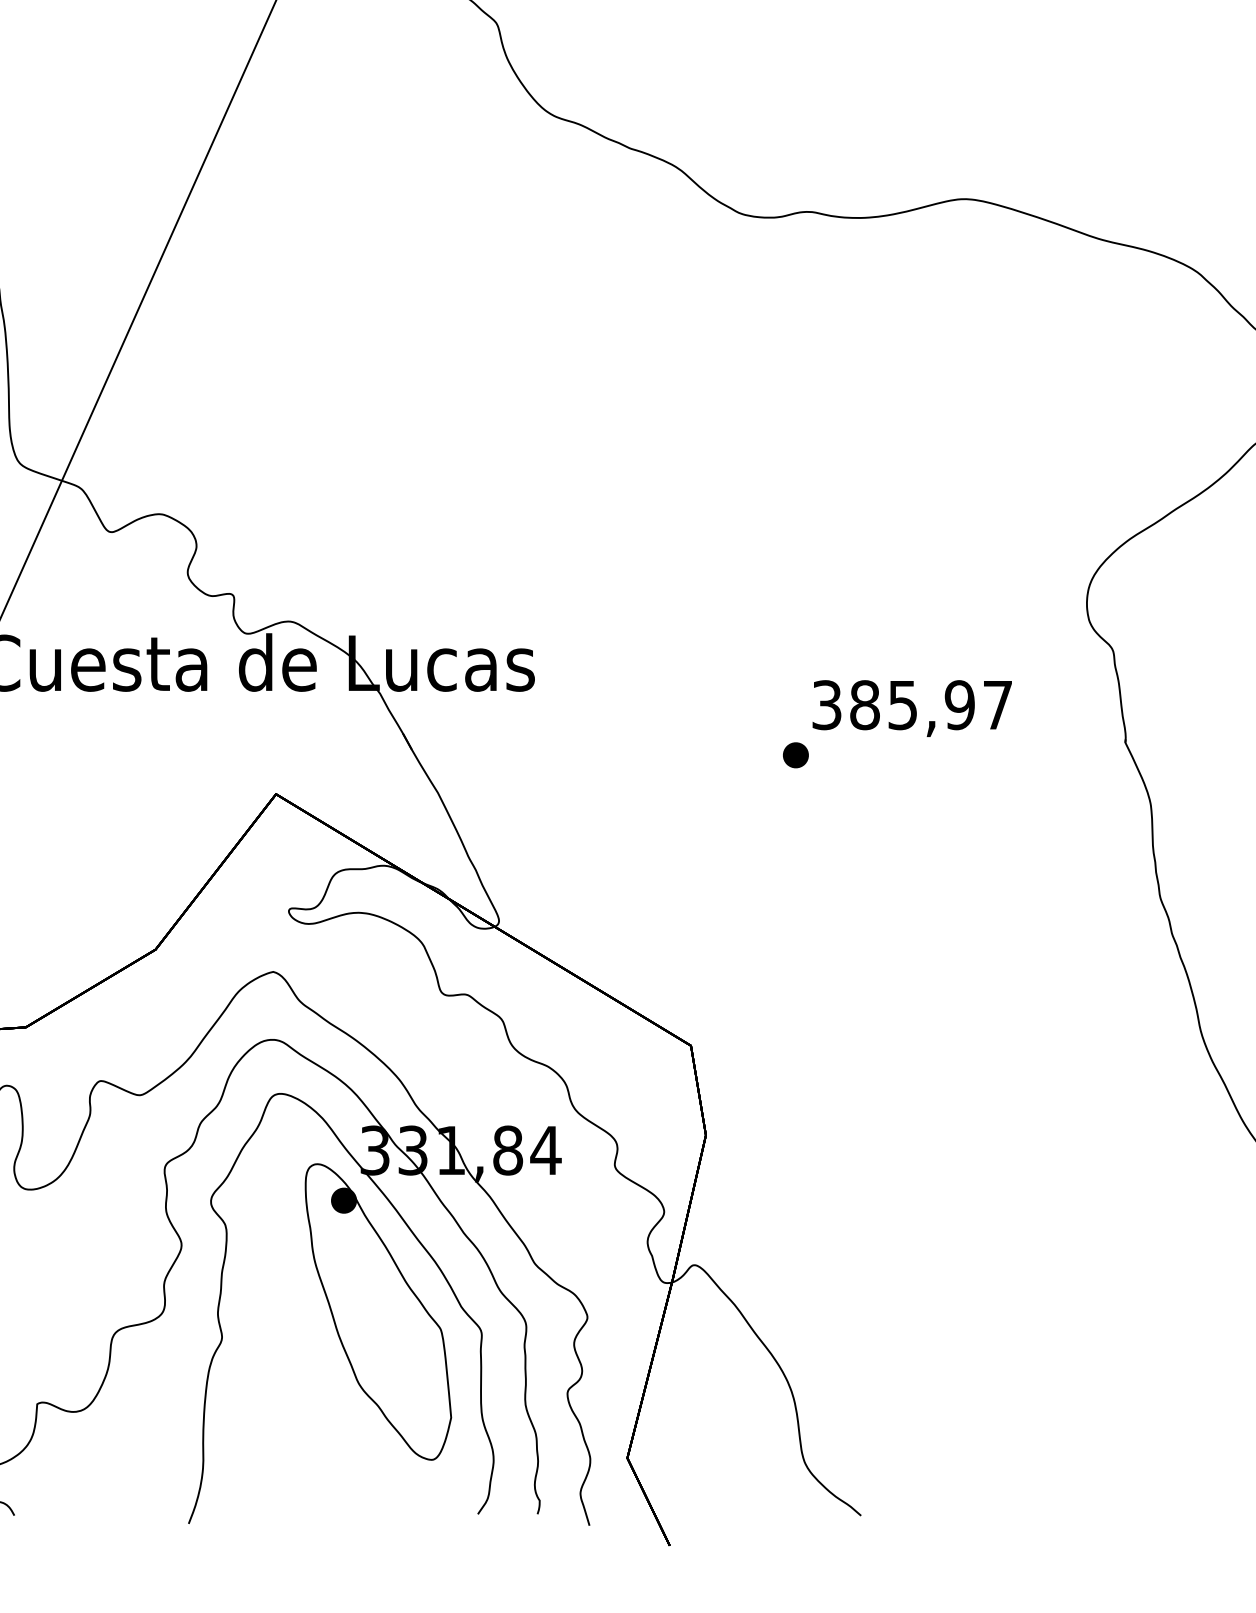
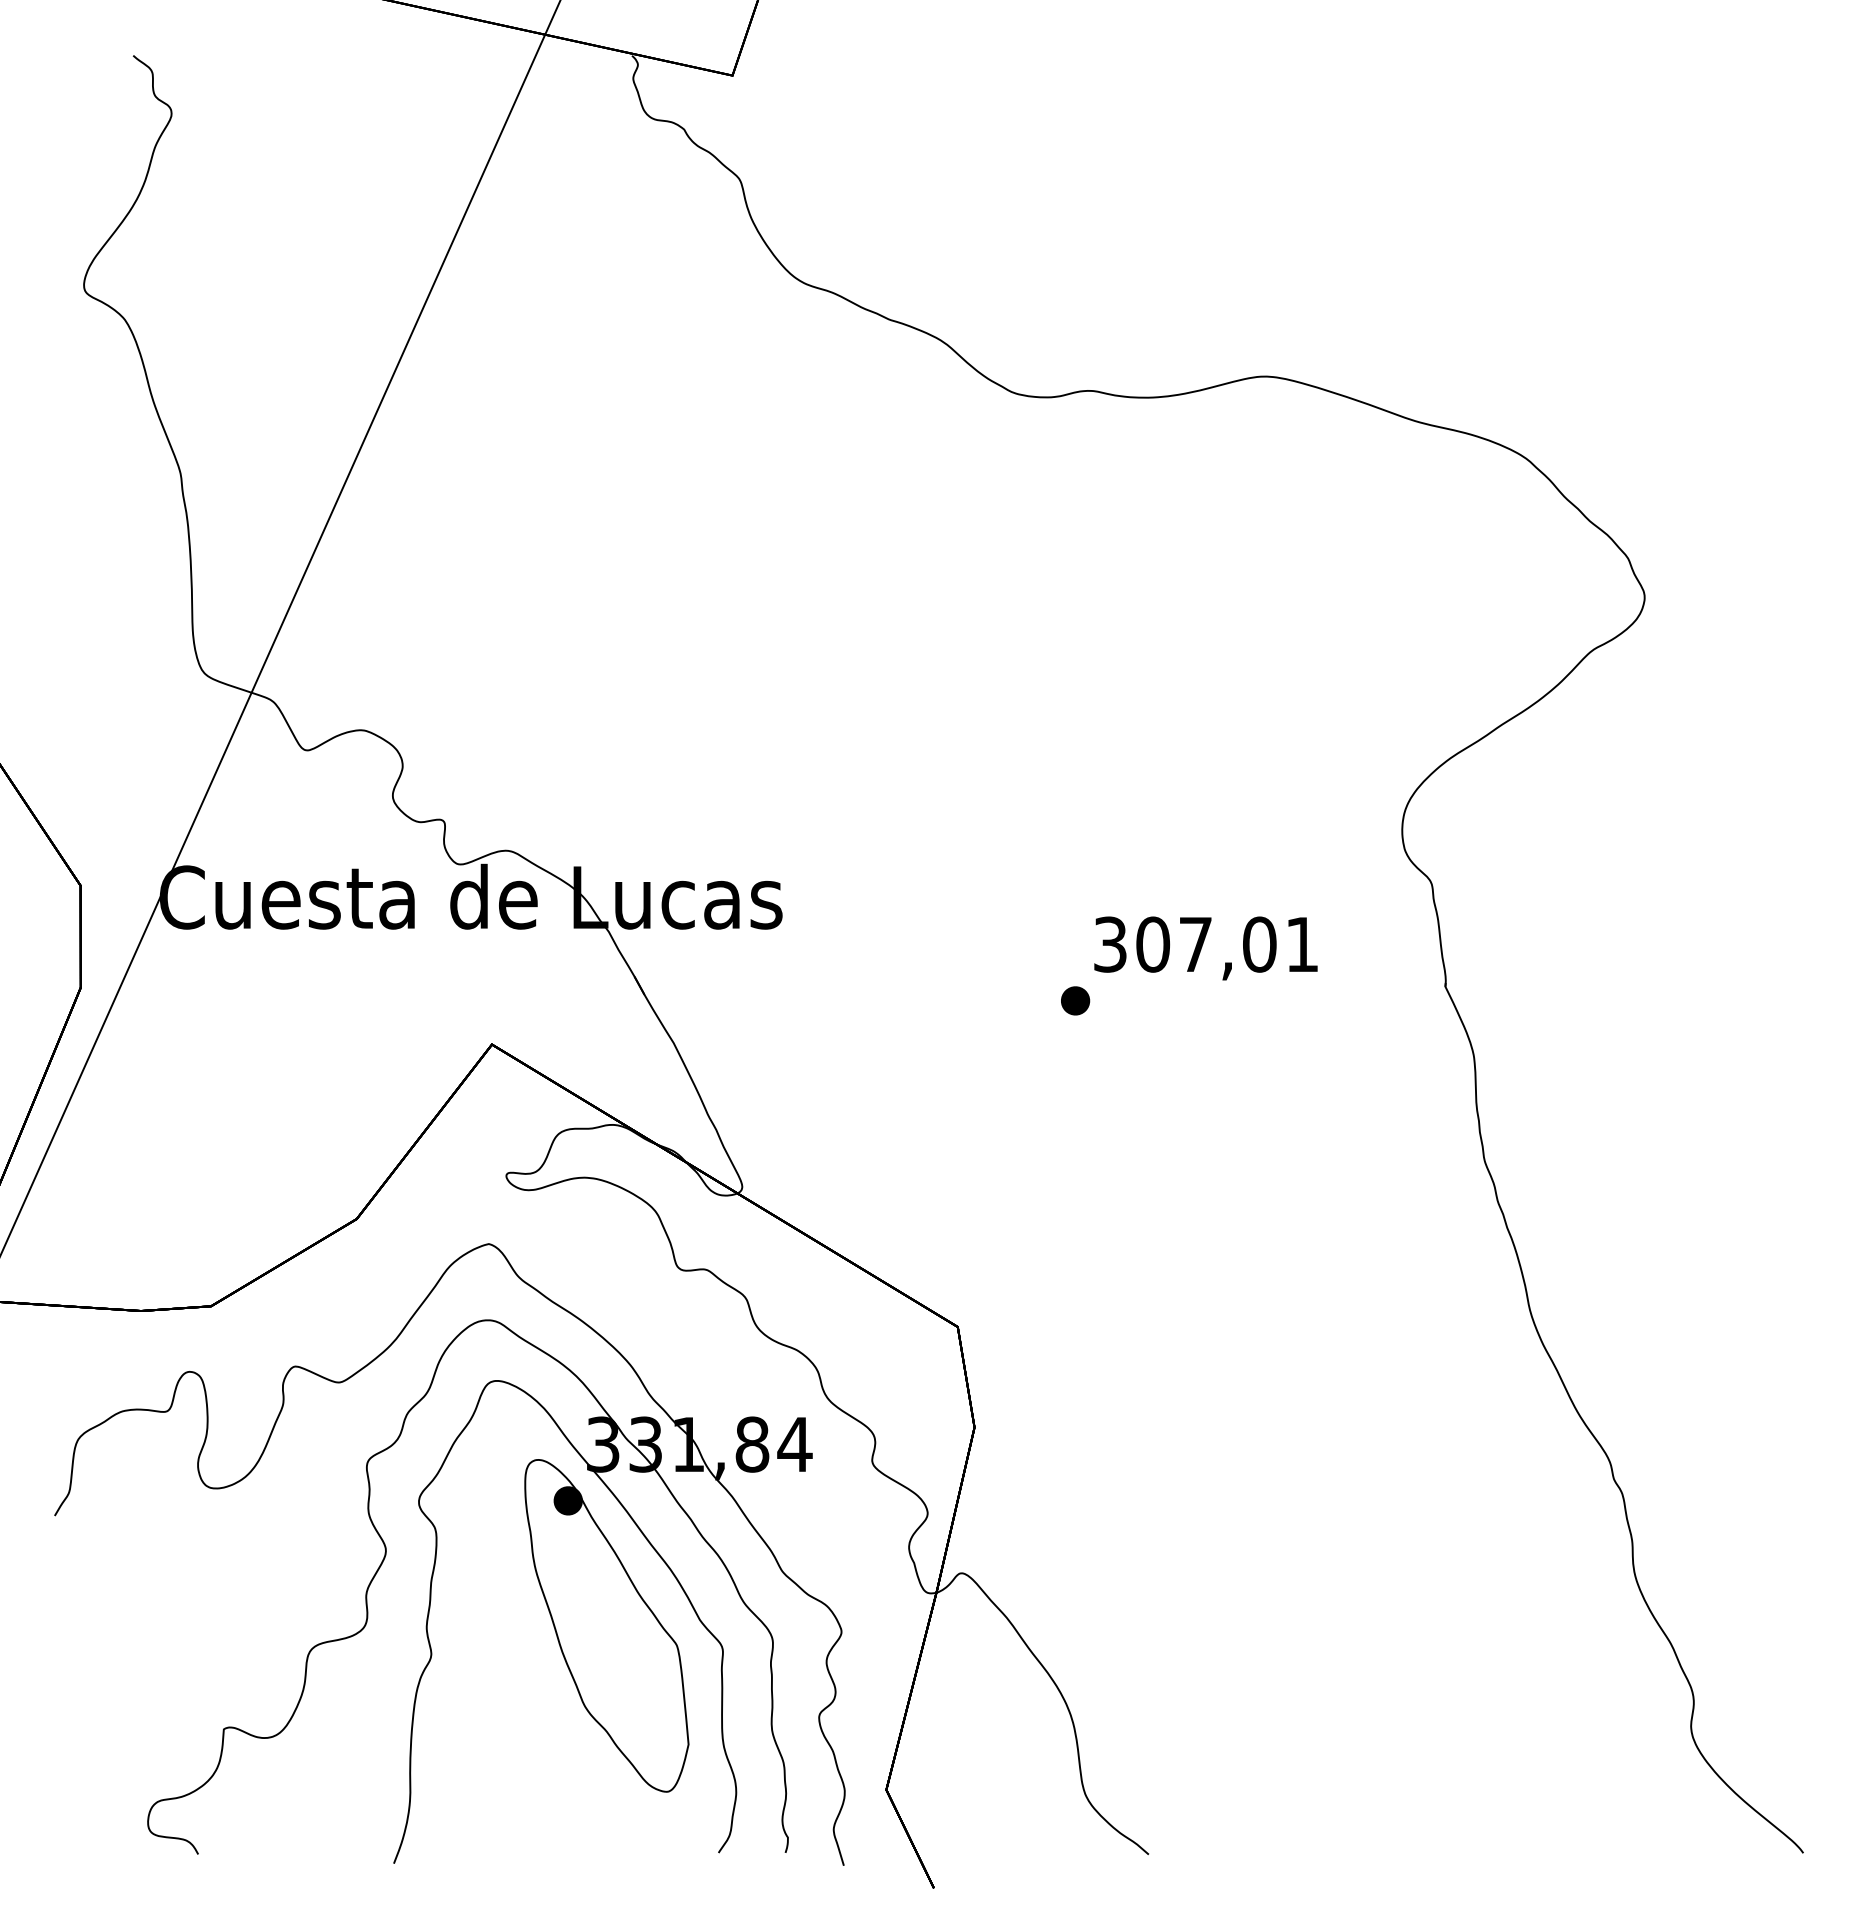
text: (931, 705) -> (1227, 944), 385,97 -> 307,01

